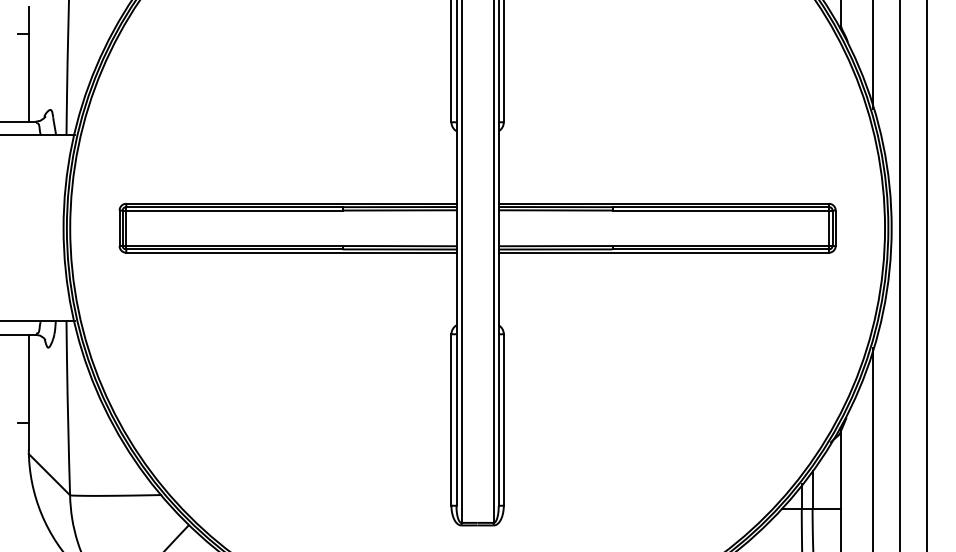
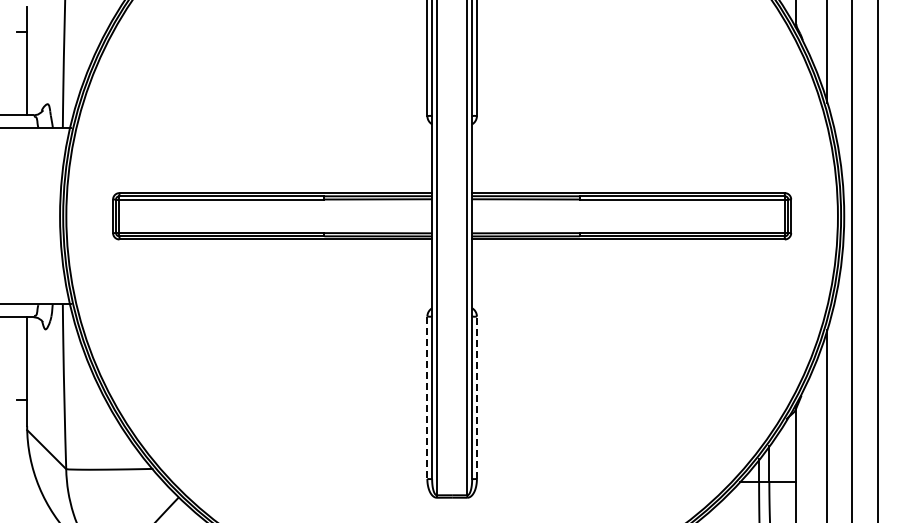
line: (503, 419) -> (476, 397), solid -> dashed
line: (451, 420) -> (427, 398), solid -> dashed

